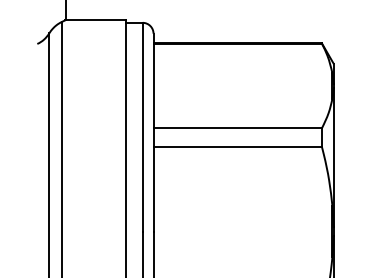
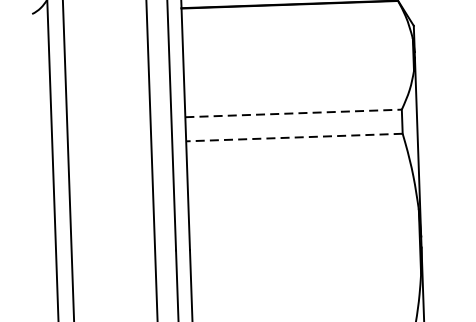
line: (238, 128) -> (294, 113), solid -> dashed
line: (237, 147) -> (294, 138), solid -> dashed

